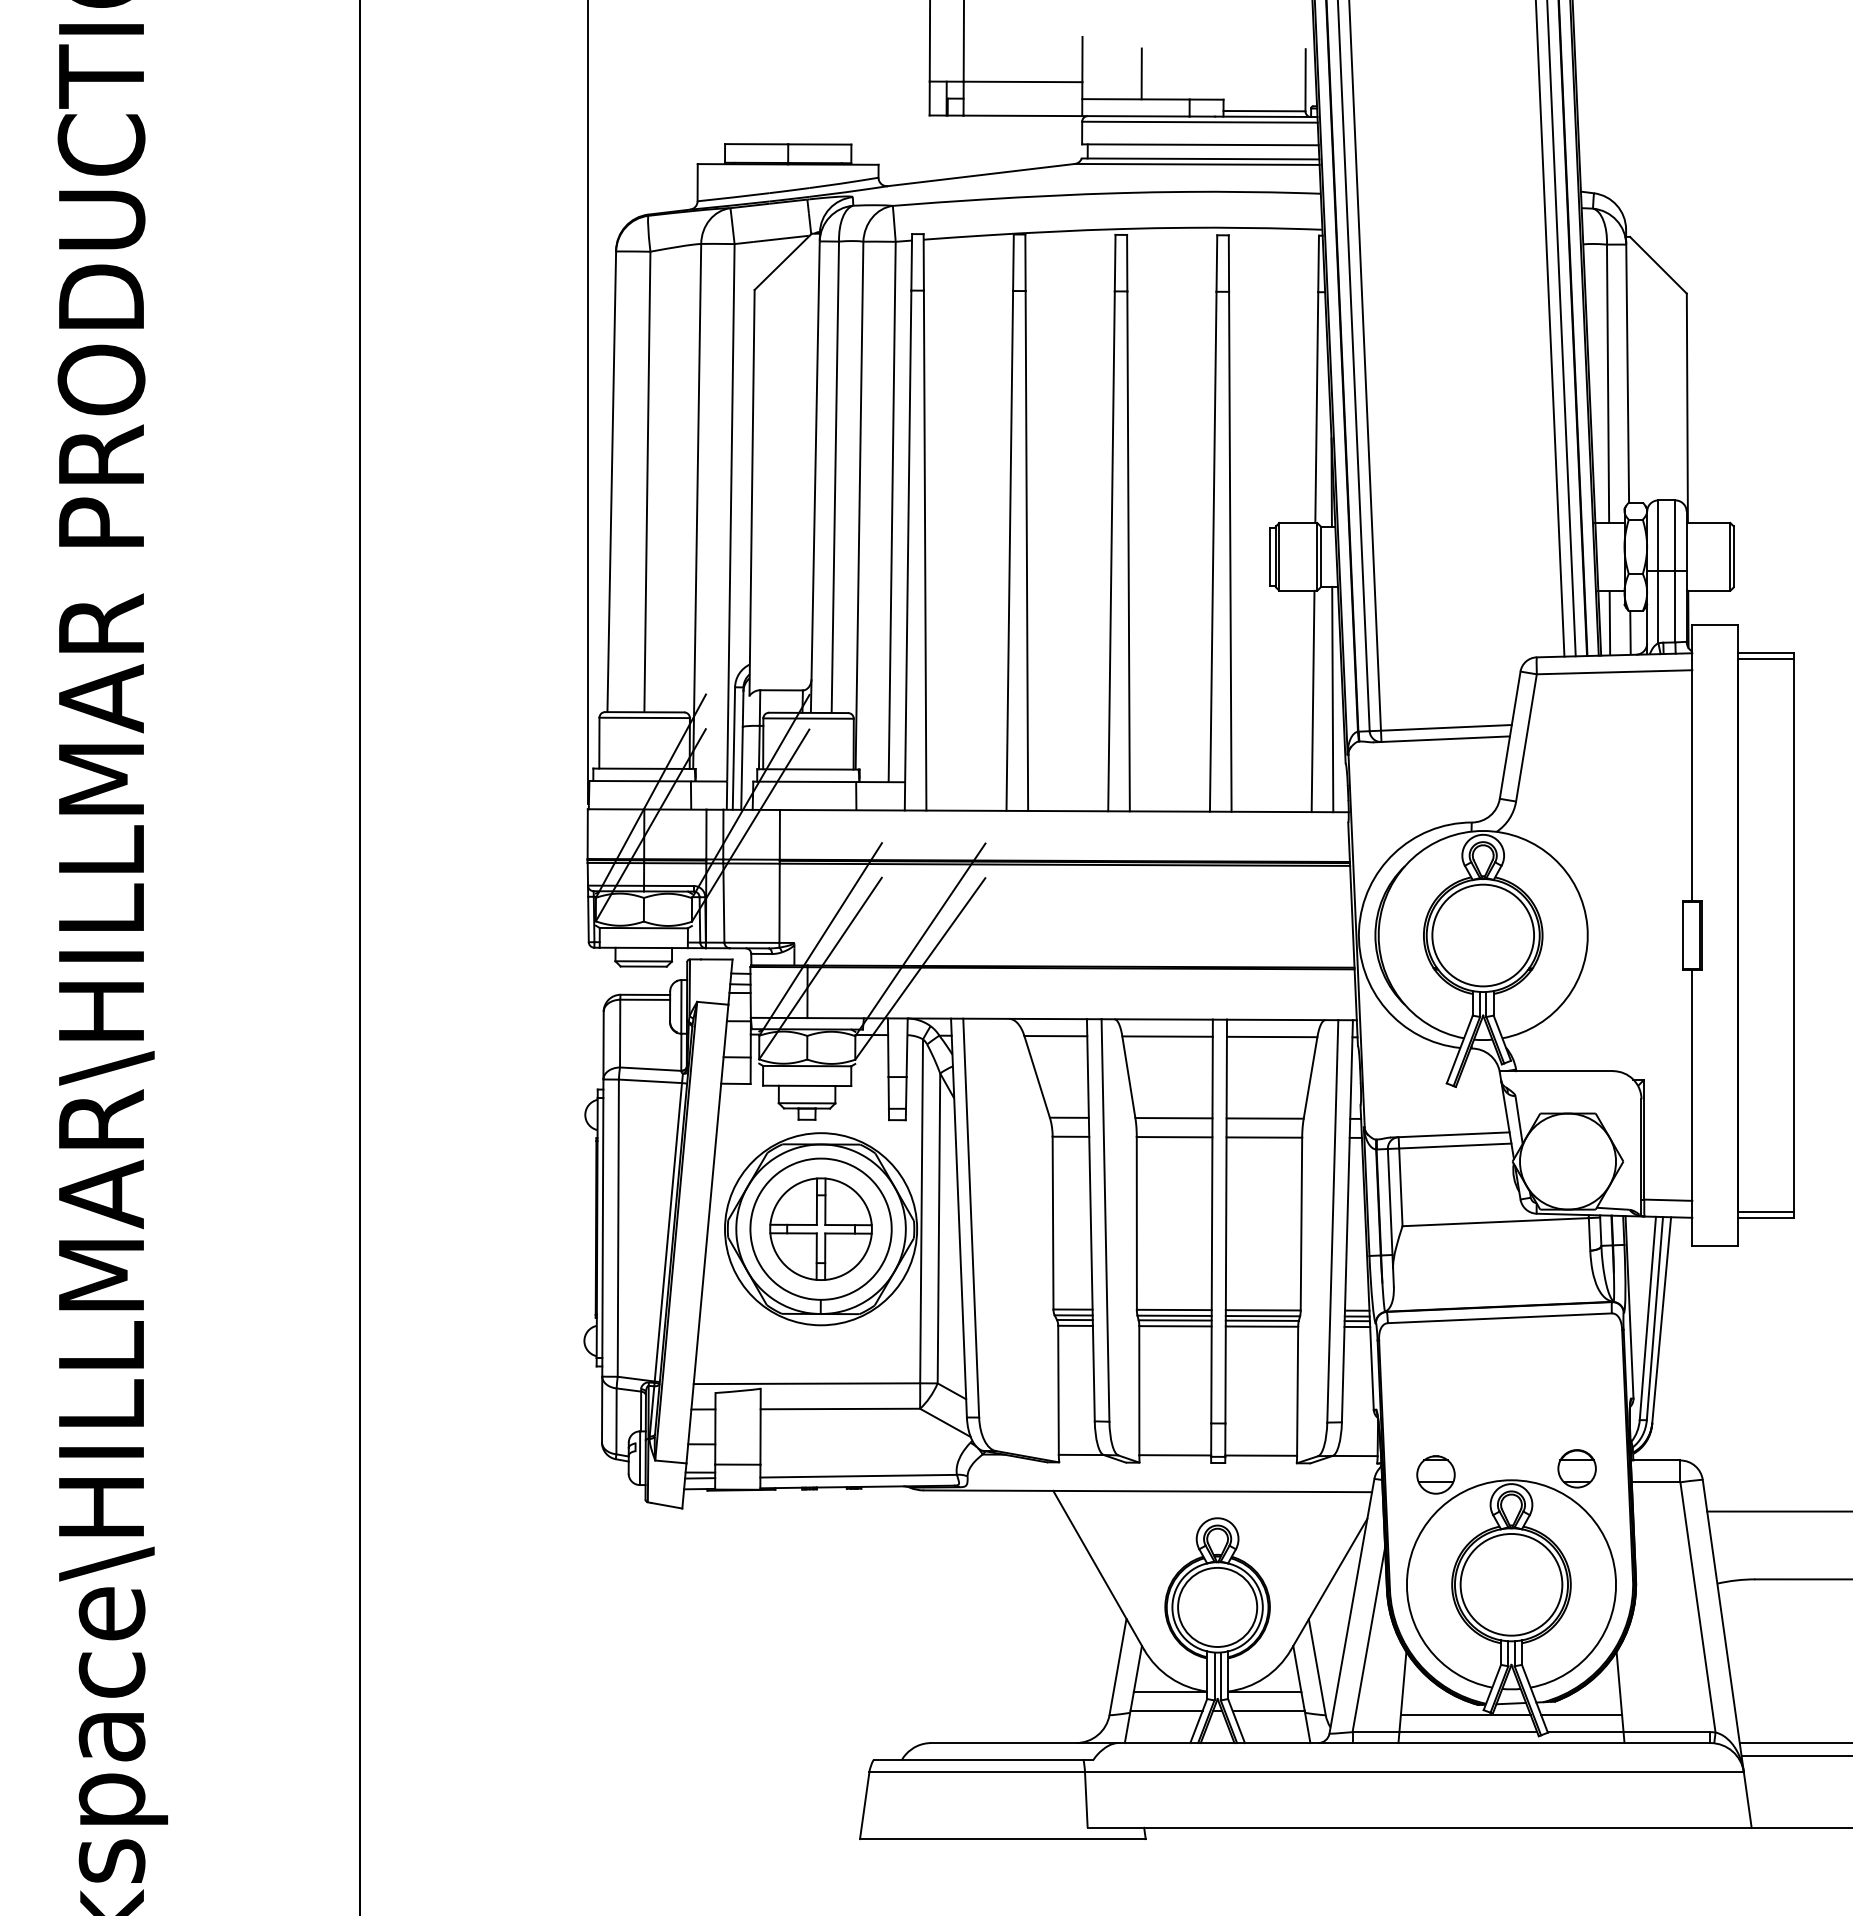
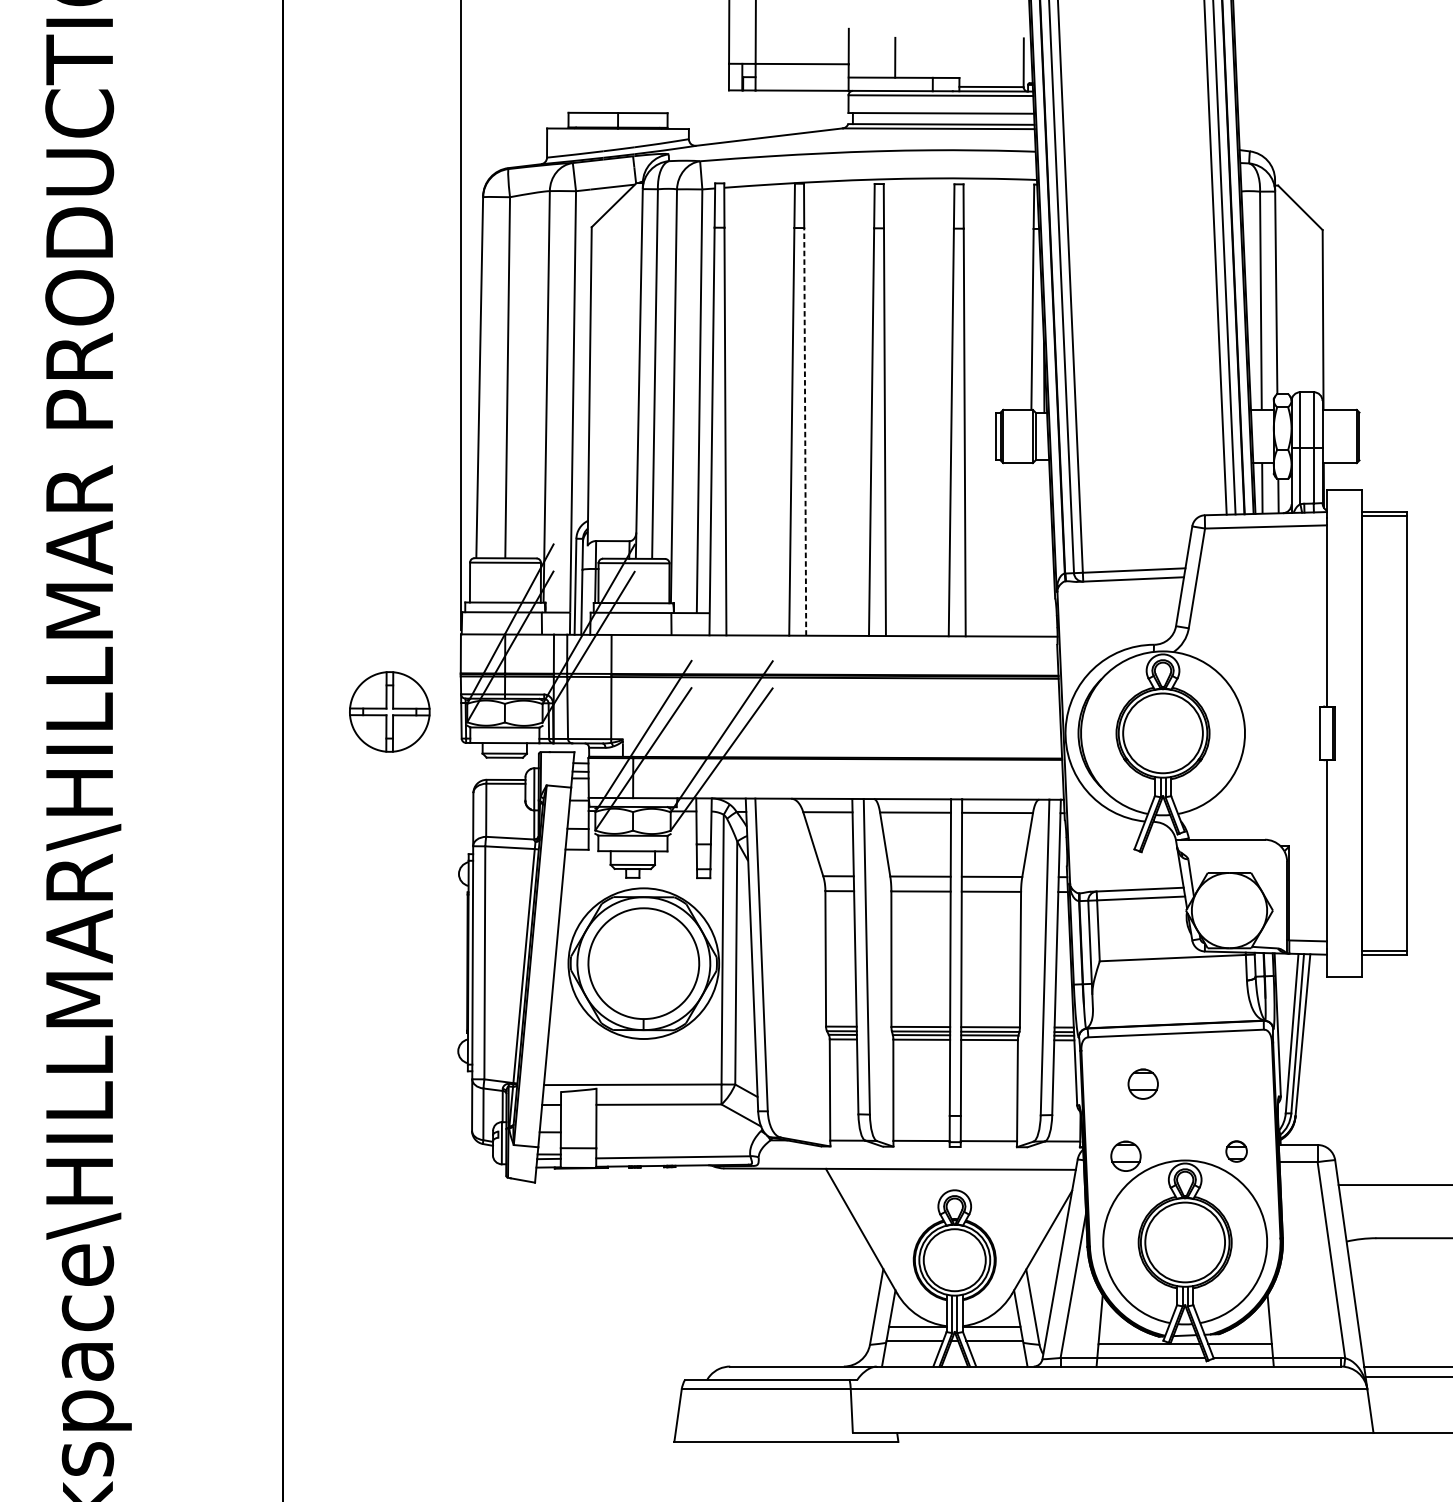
line: (1026, 551) -> (804, 432), solid -> dashed
line: (1332, 699) -> (1044, 548), removed
line: (1312, 701) -> (1029, 549), removed
part: (820, 1228) -> (389, 711), moved
part: (1457, 1382) -> (1142, 1083), added
part: (1576, 1468) -> (1236, 1151), size x0.7

